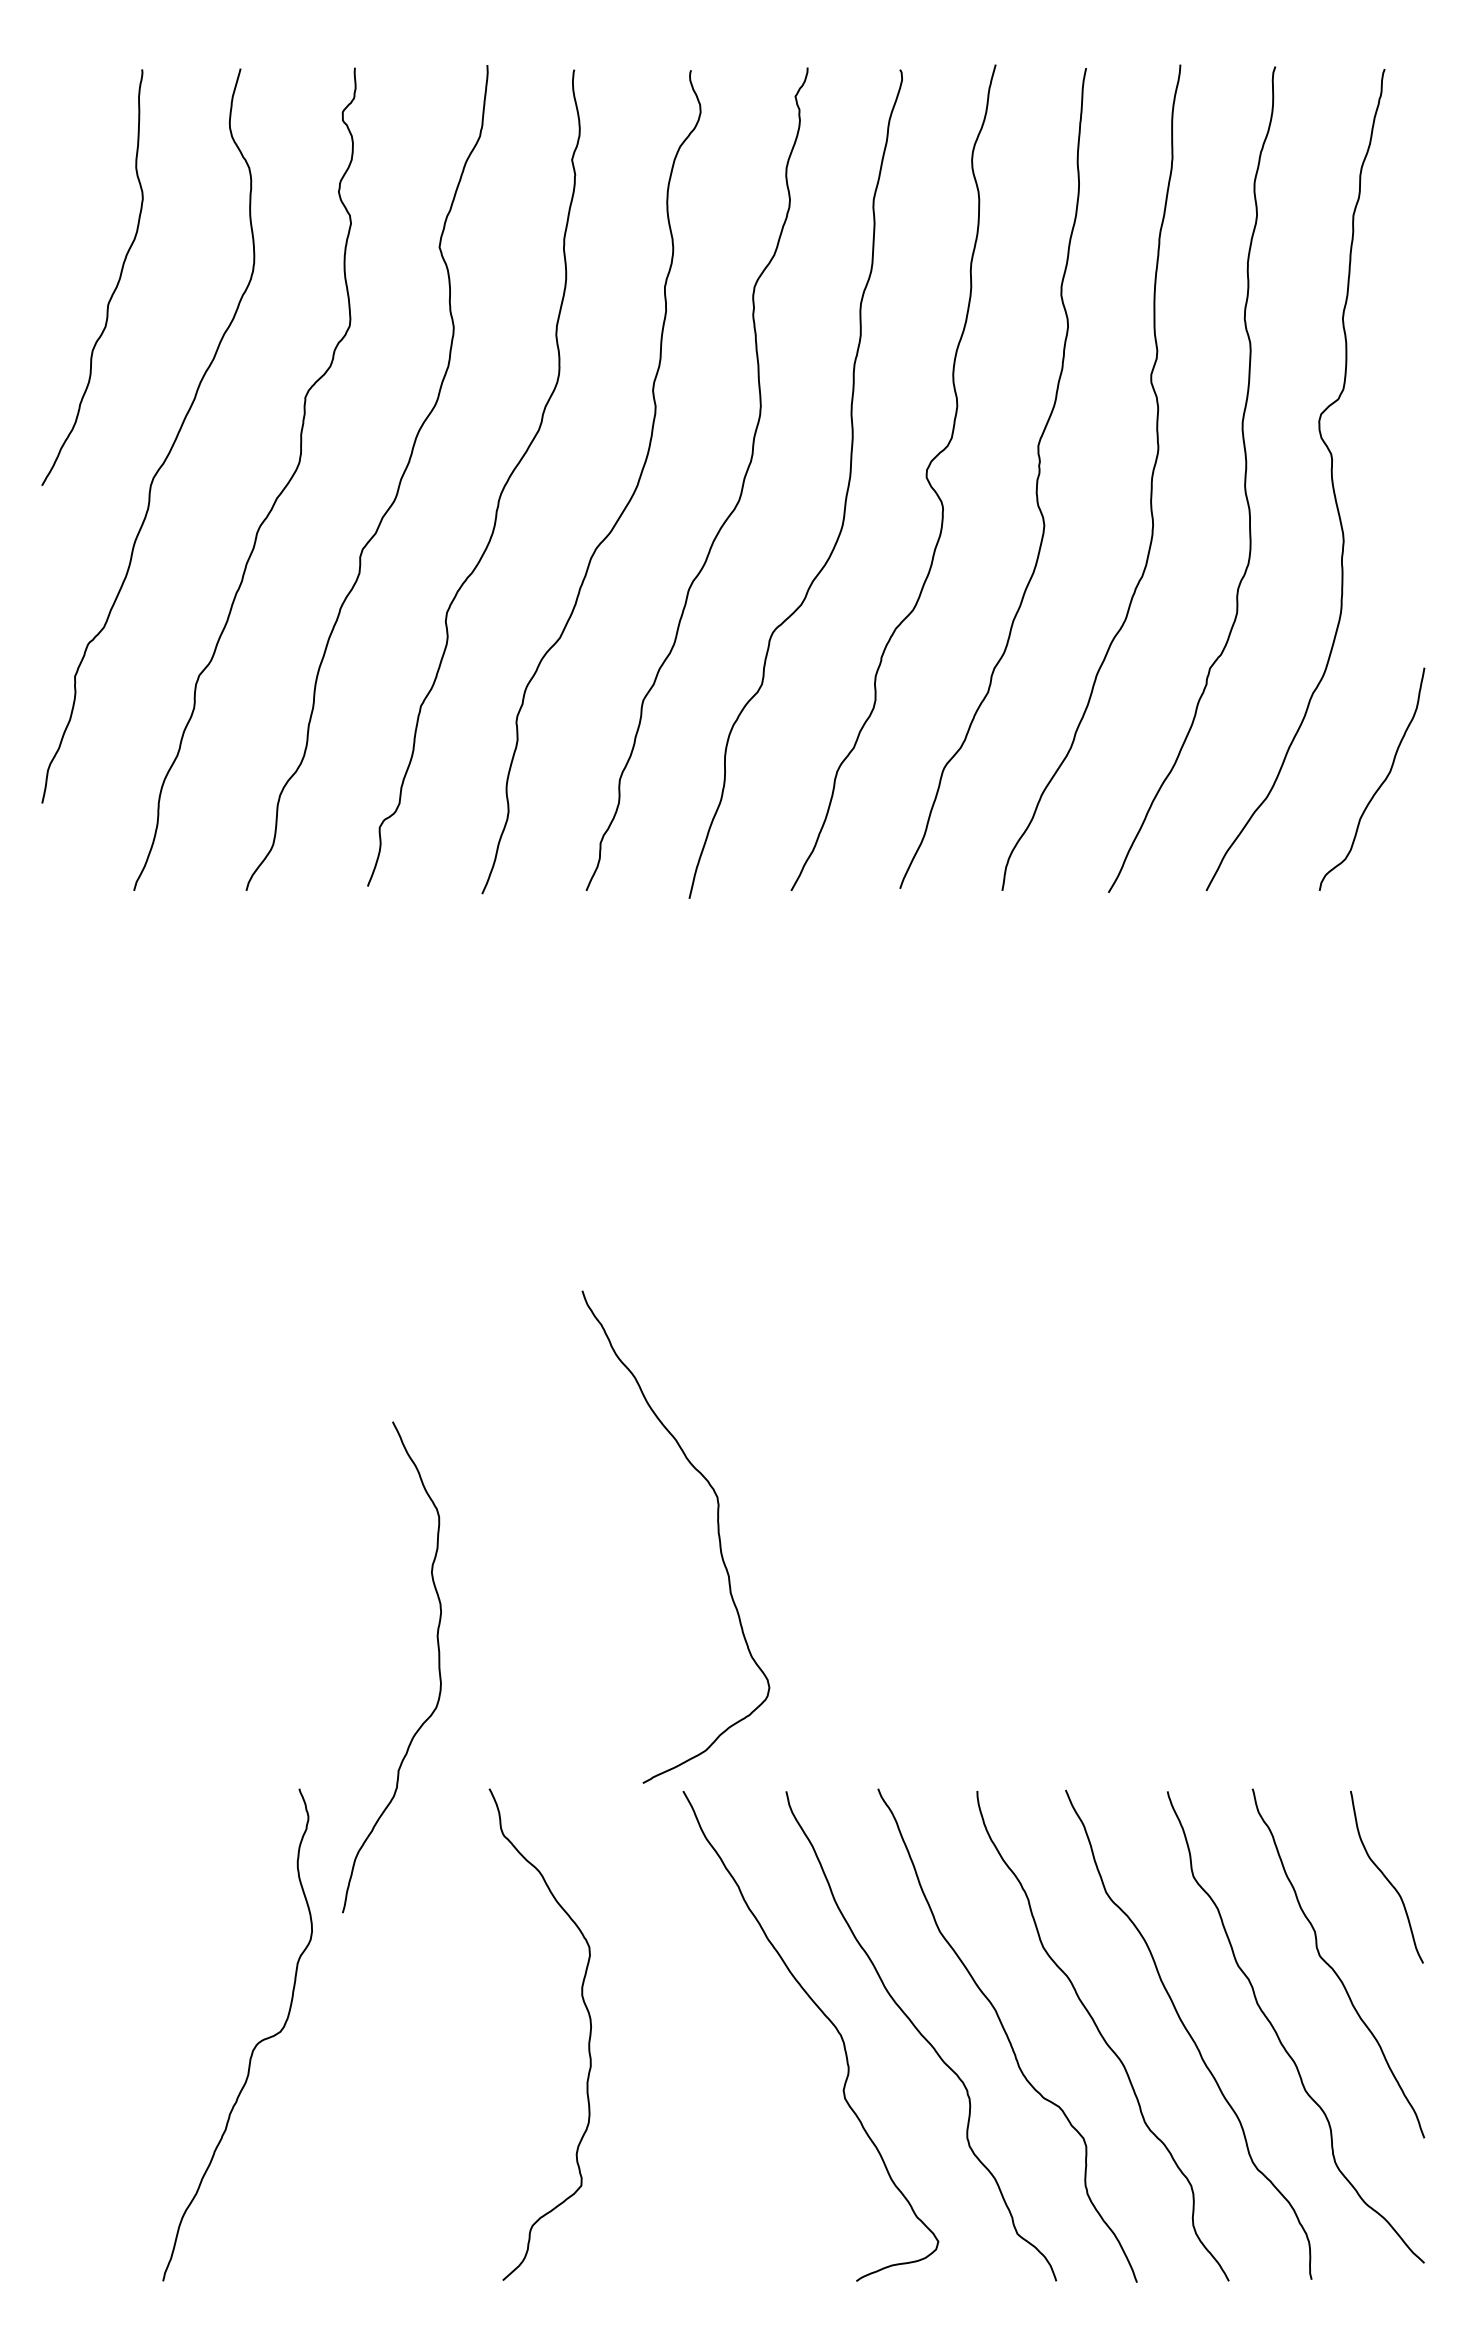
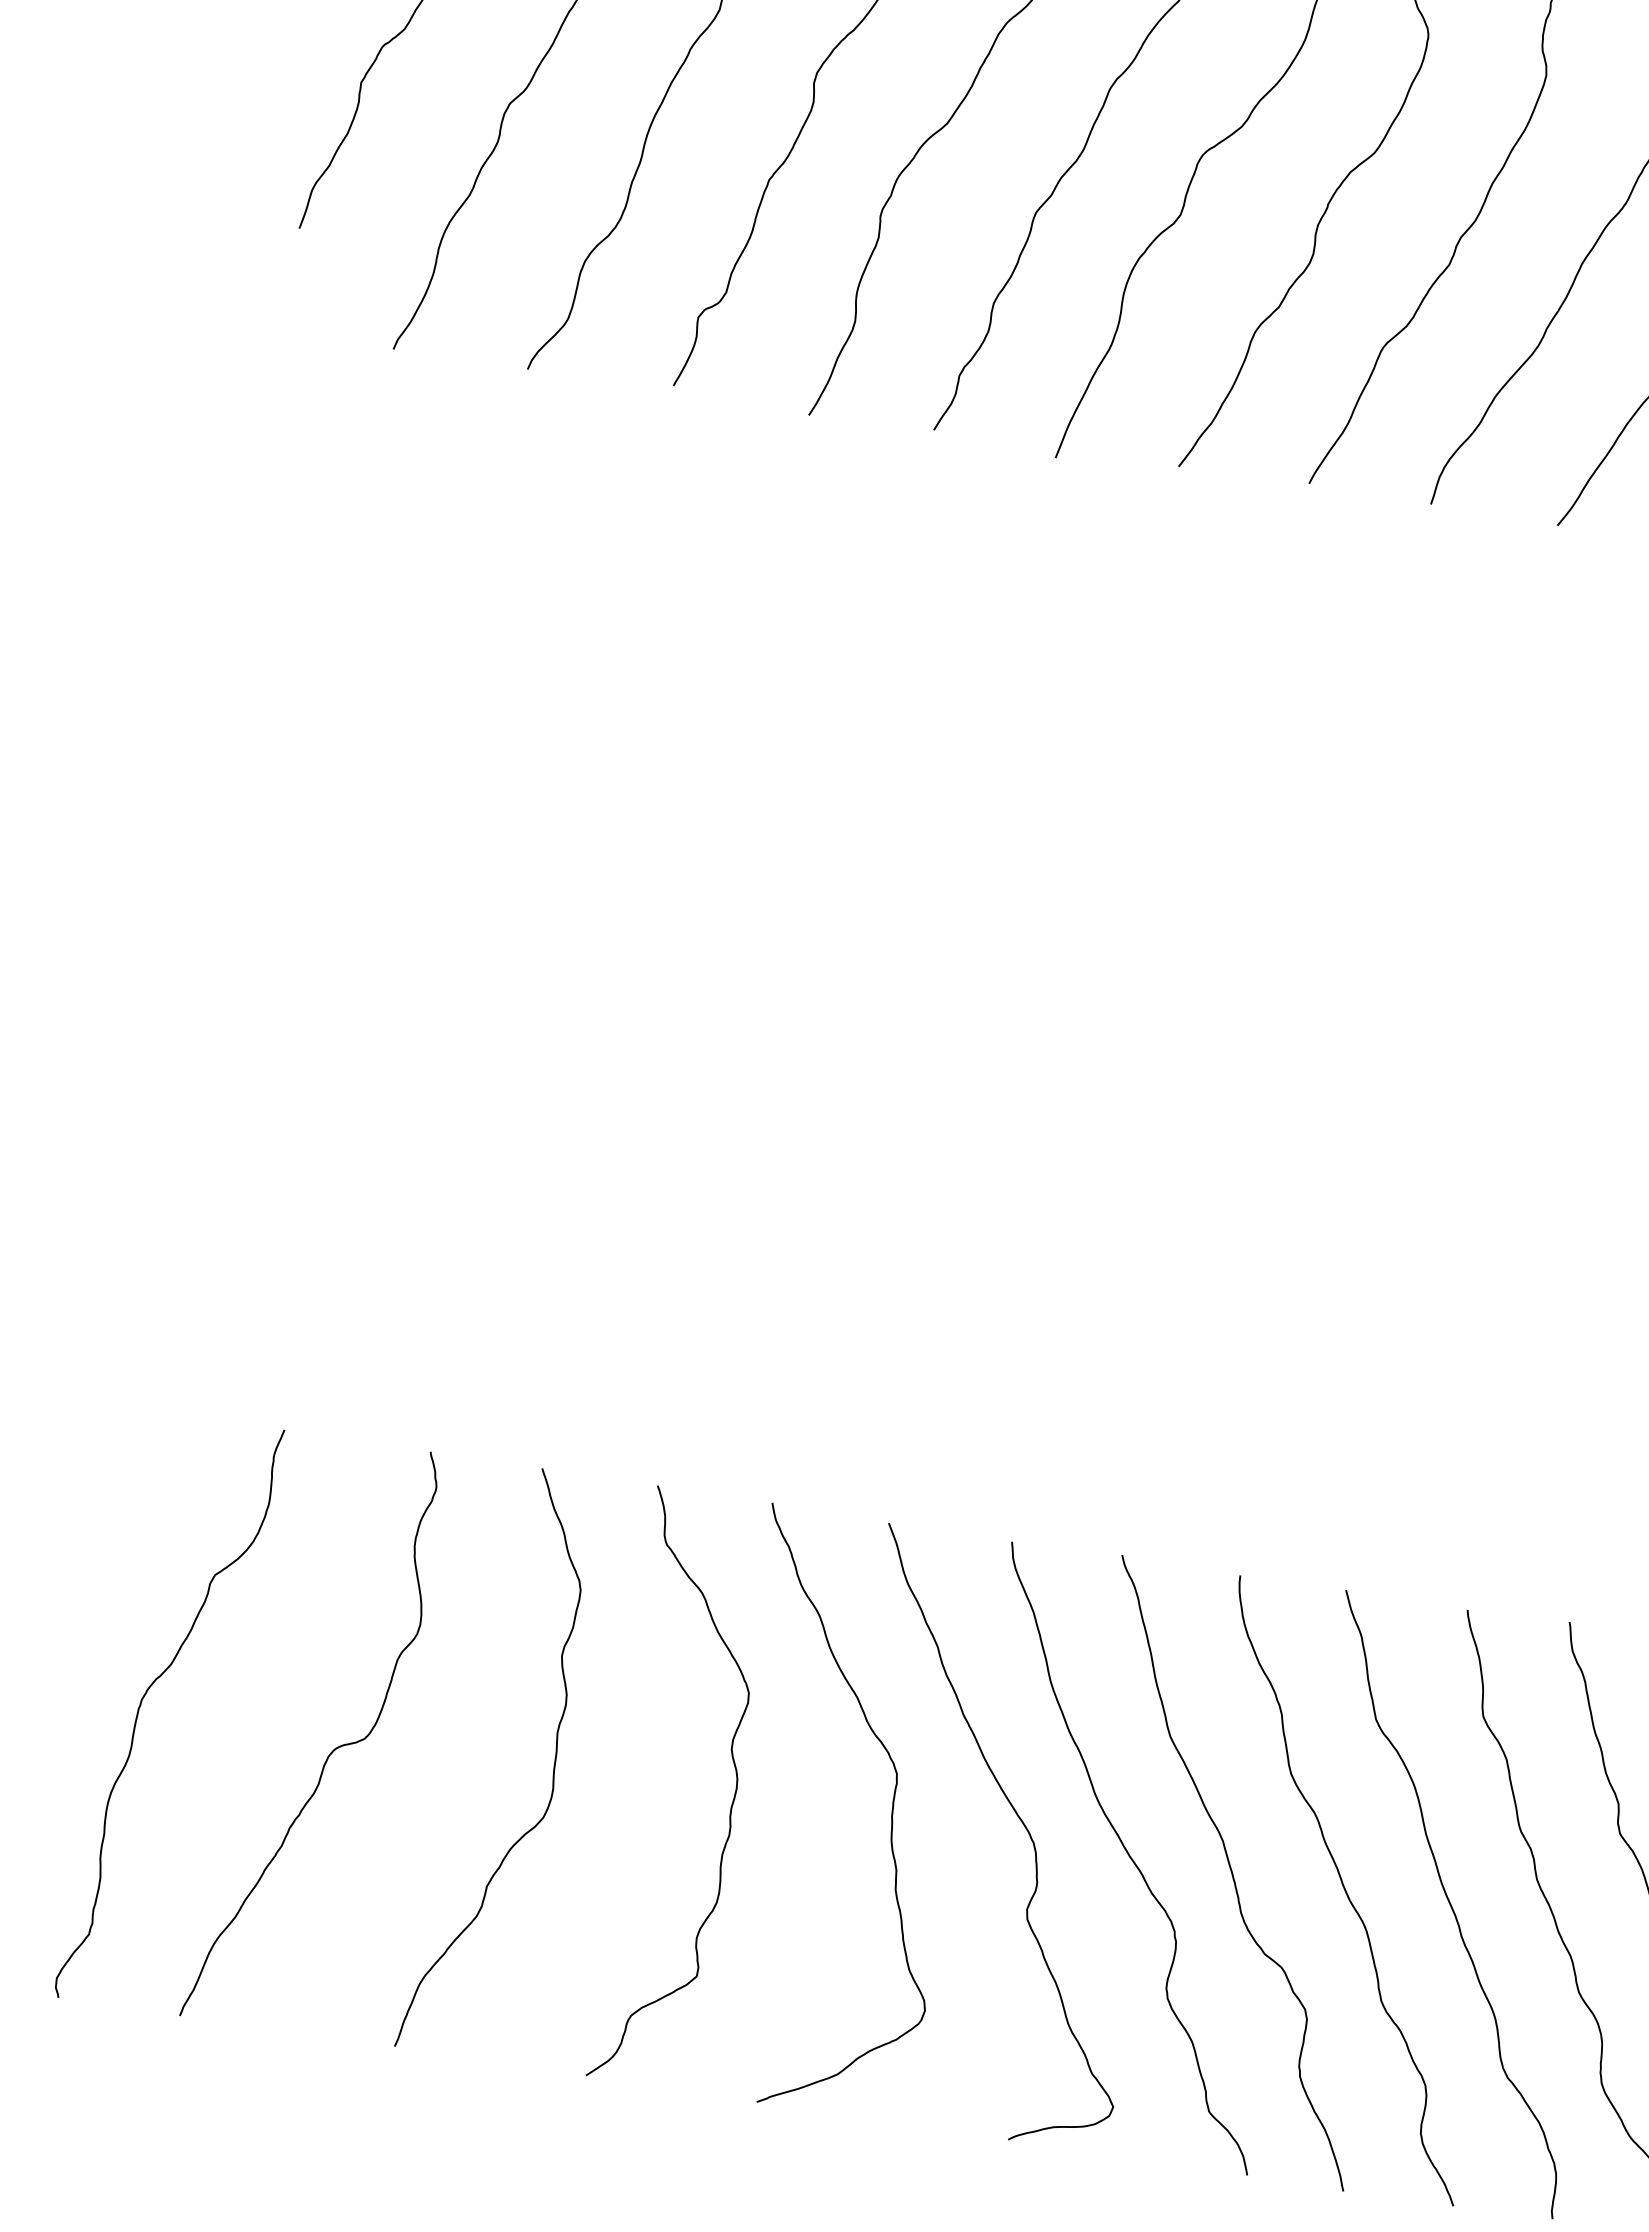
curve: (717, 1533) -> (890, 1816), moved
curve: (438, 1667) -> (553, 1770), moved
curve: (93, 2033) -> (140, 1707), added

